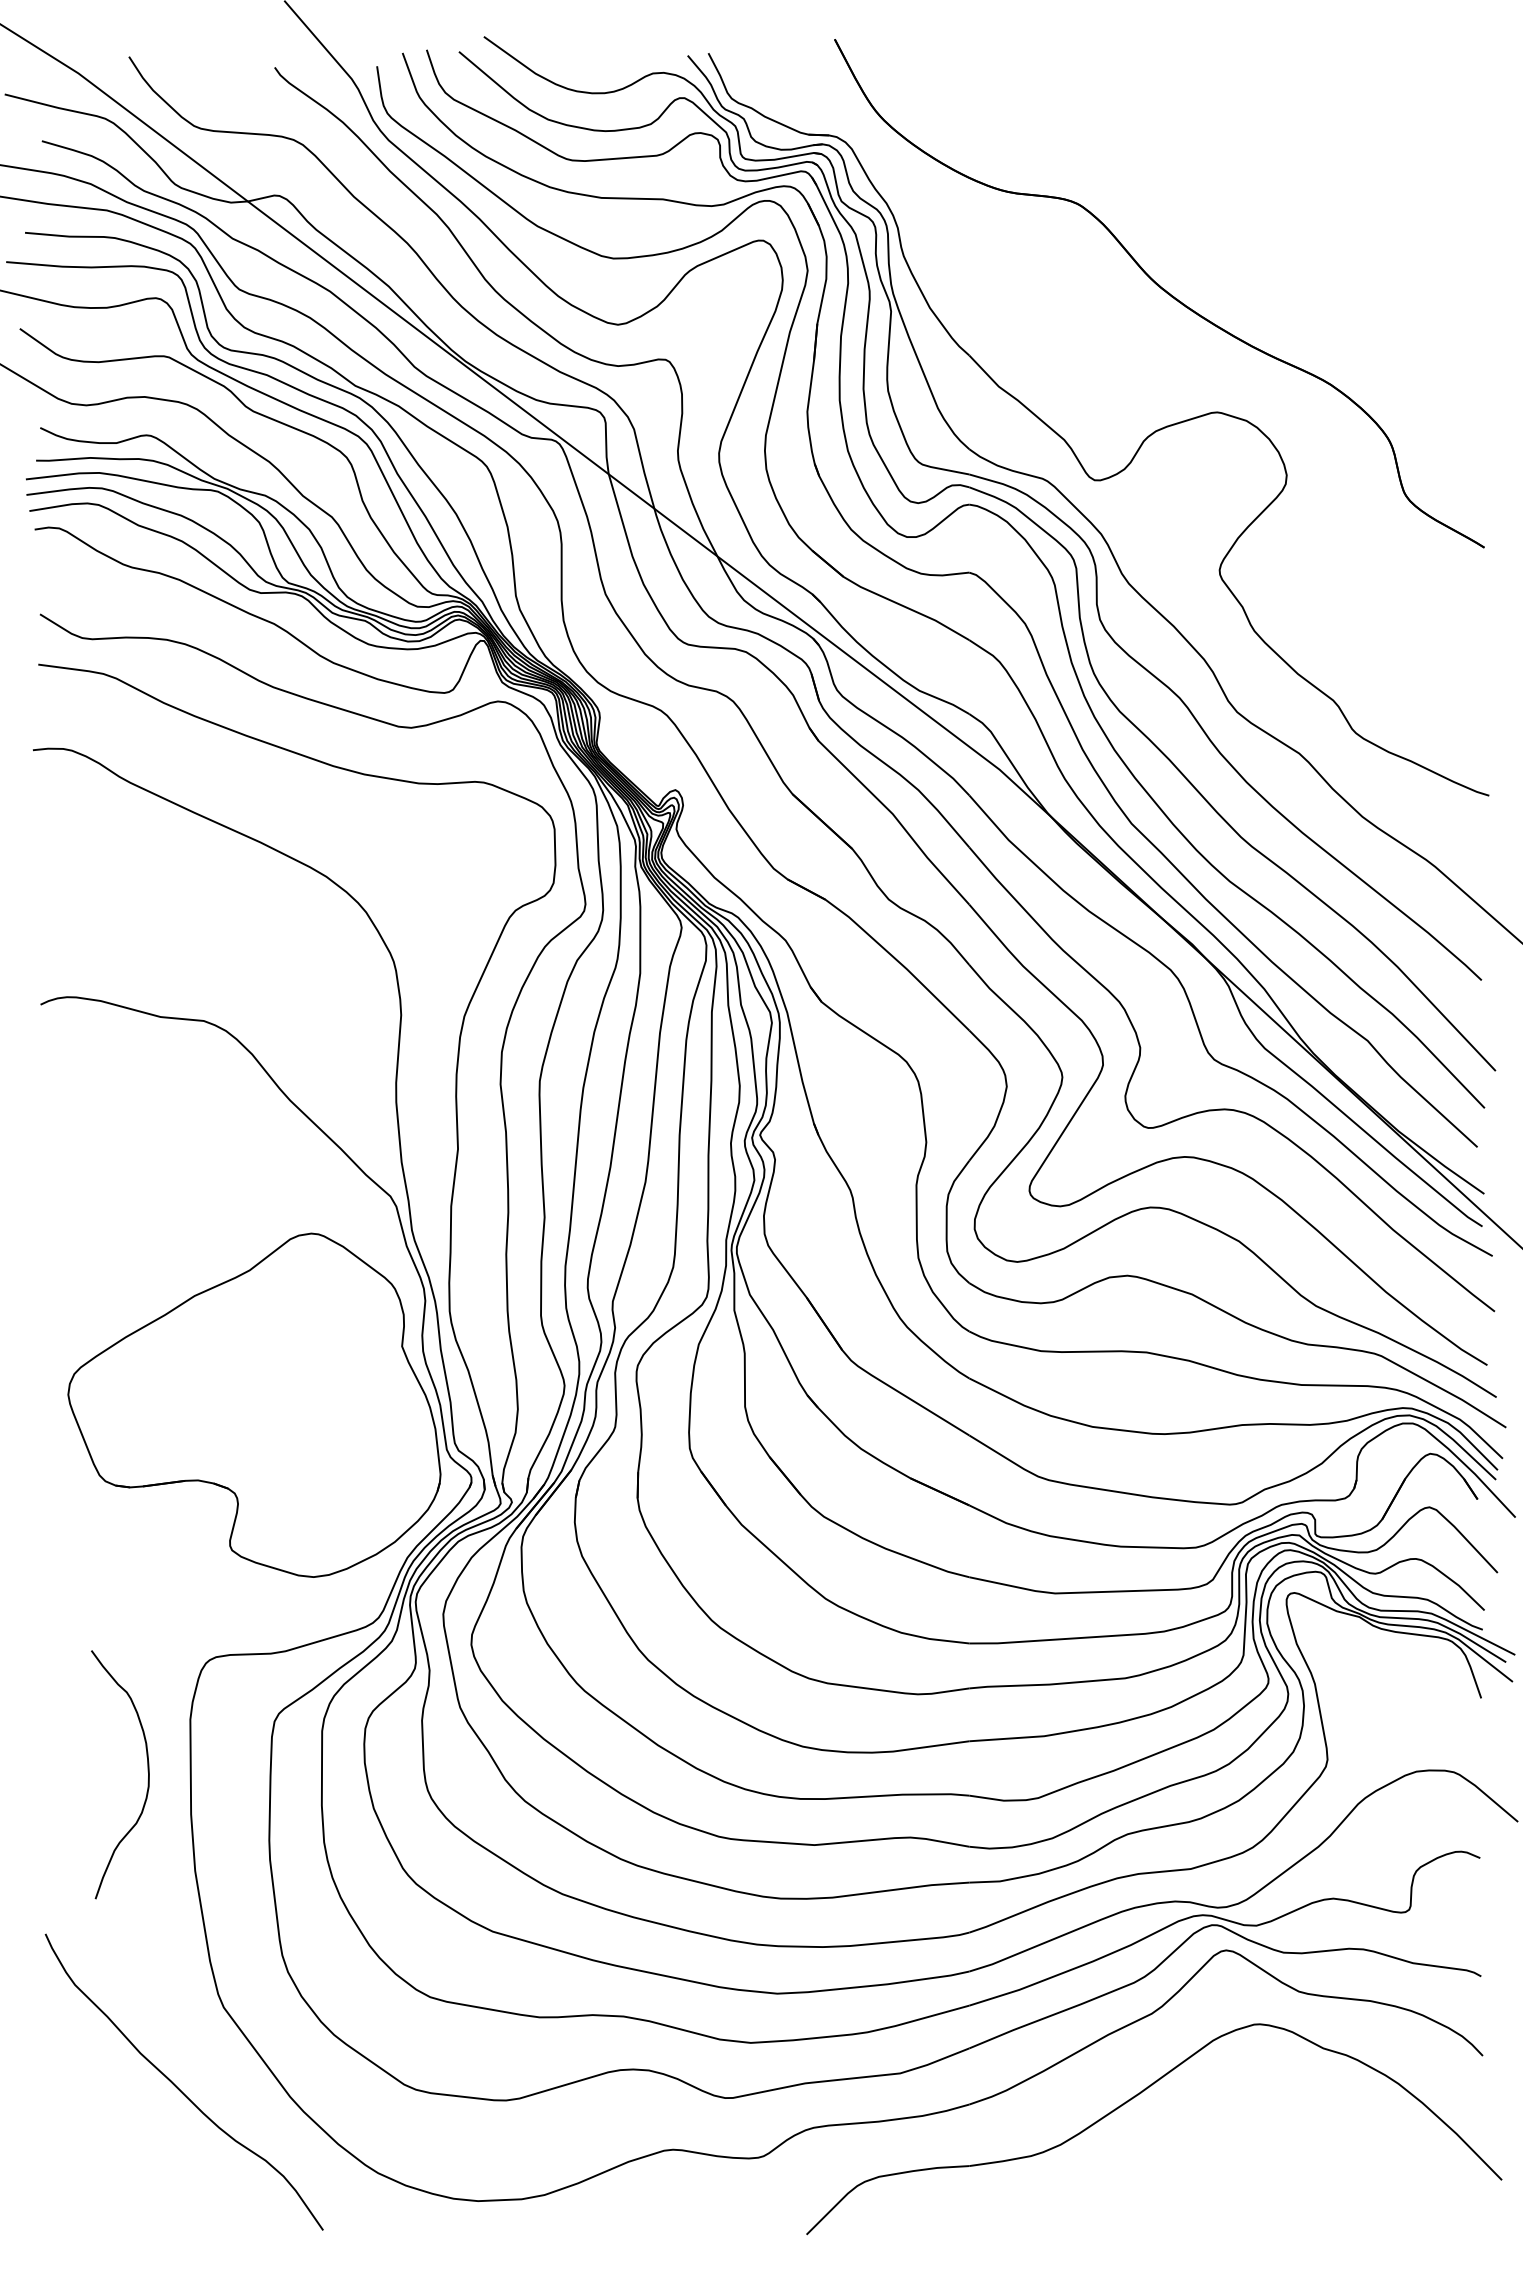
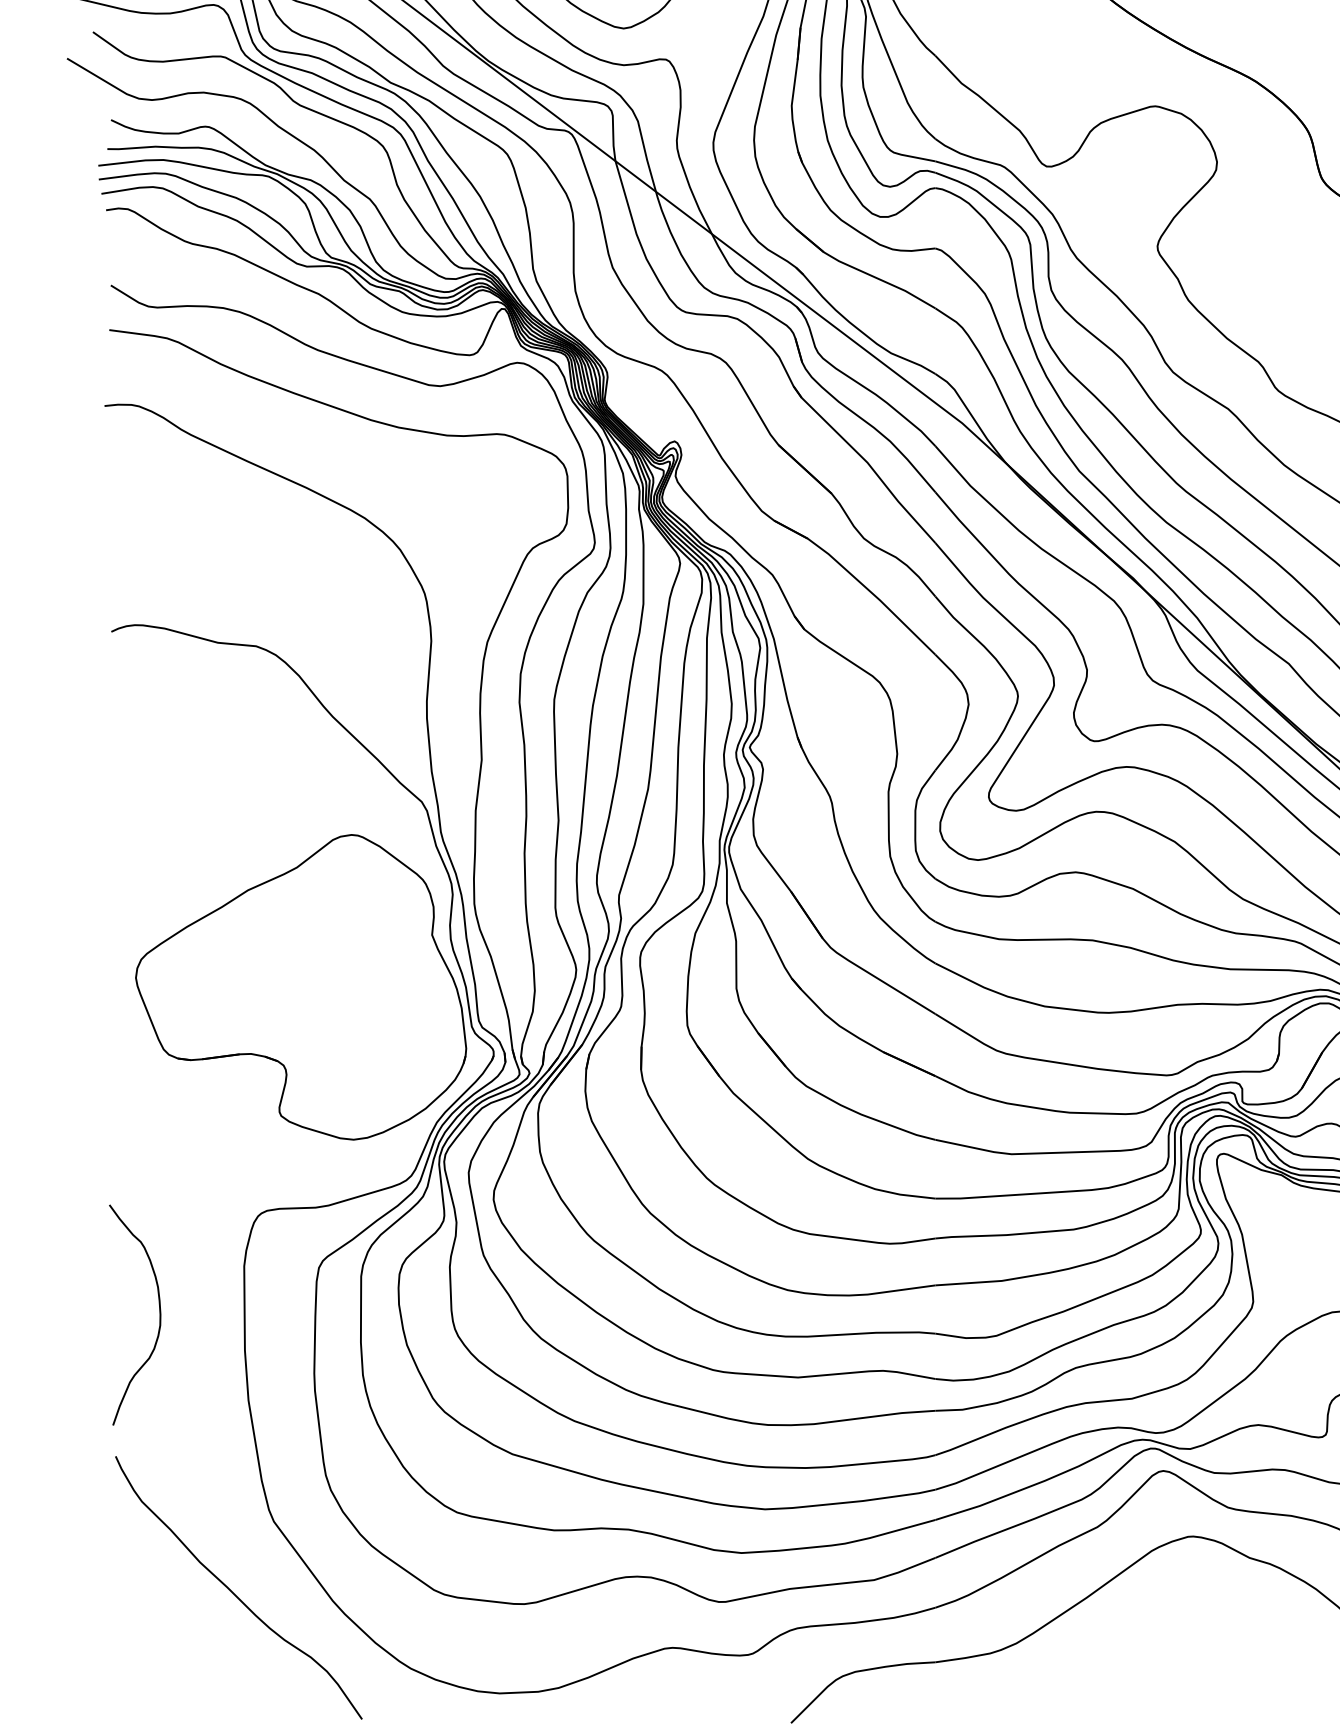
curve: (147, 1771) -> (159, 1312), moved

